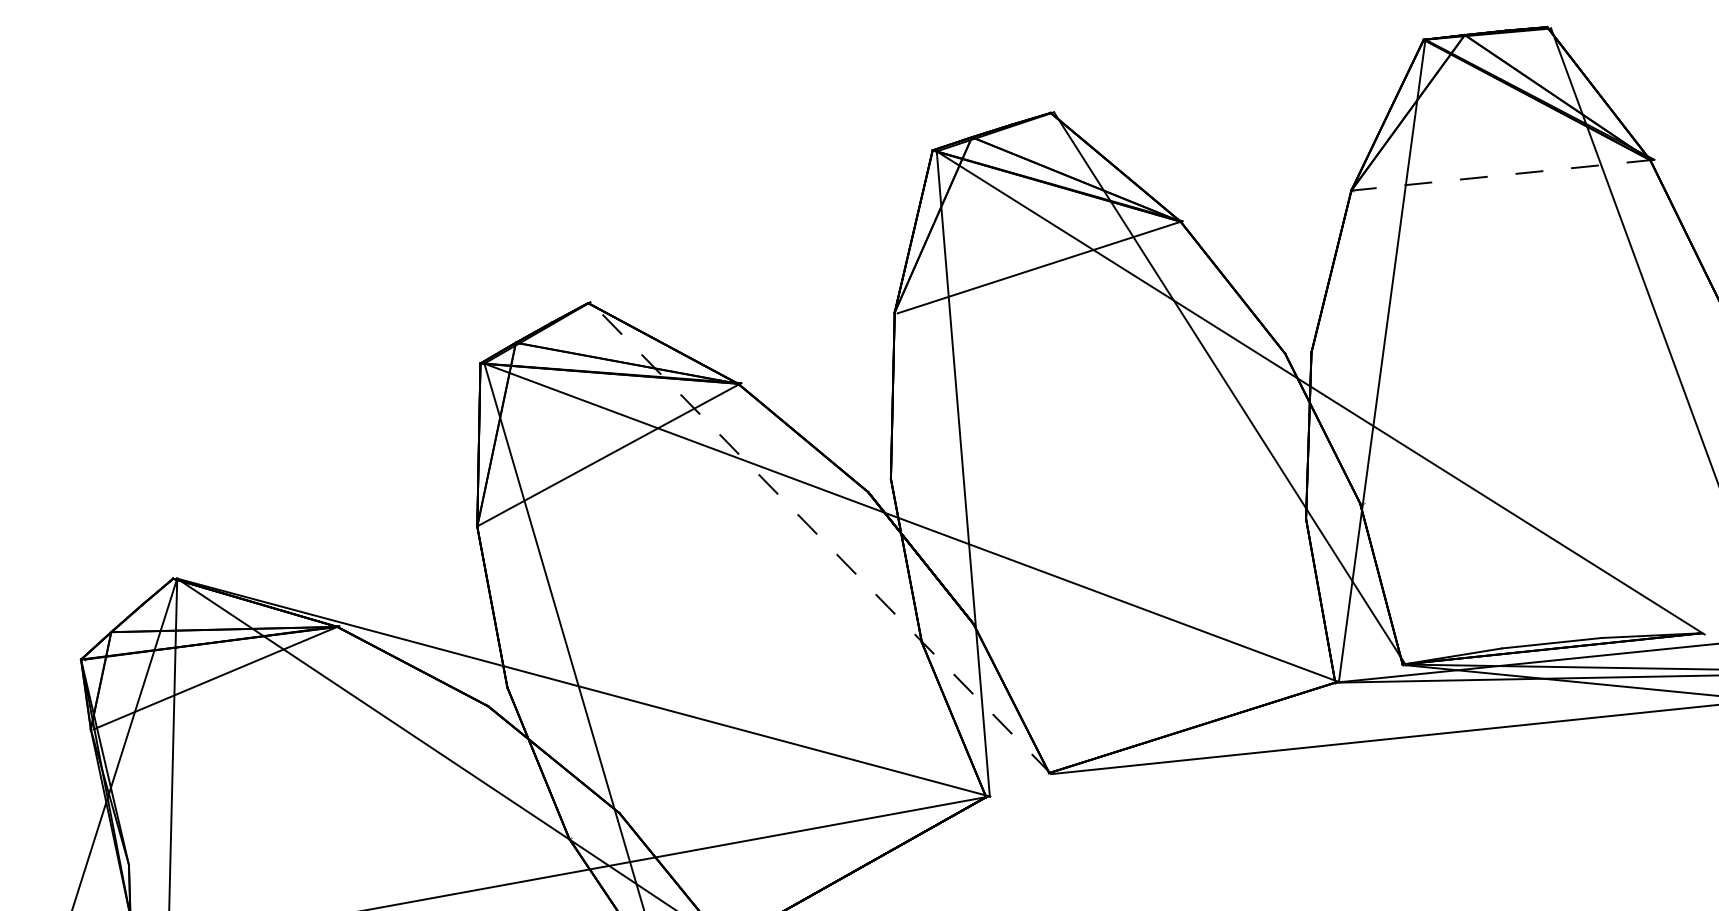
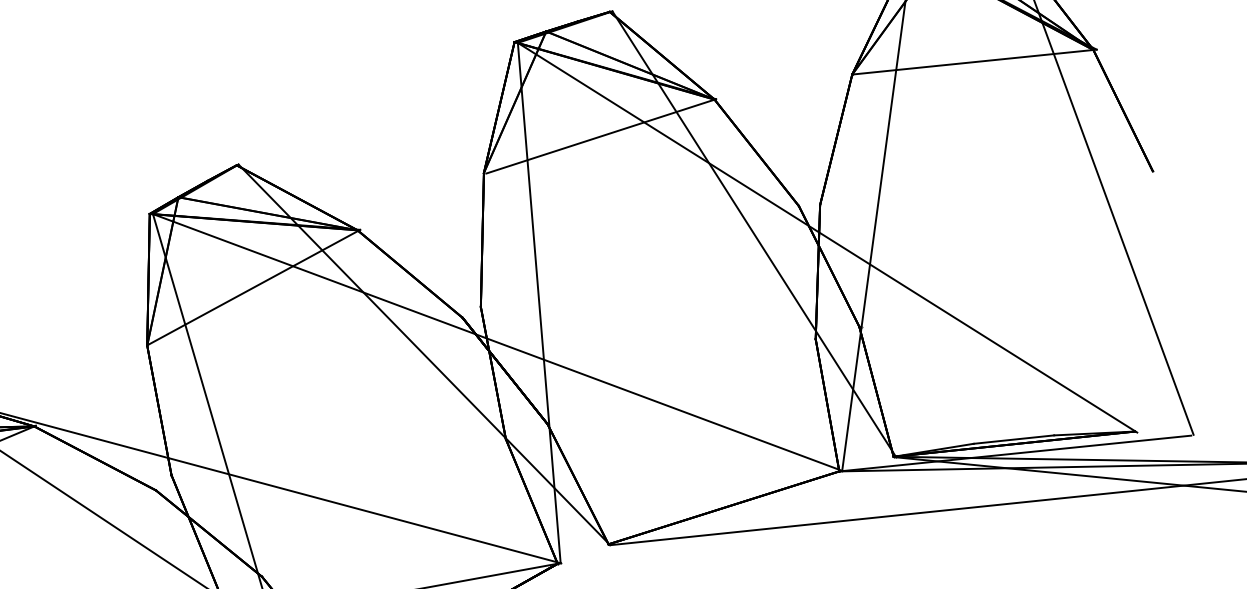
line: (1503, 175) -> (974, 62), dashed -> solid
line: (820, 538) -> (424, 355), dashed -> solid

